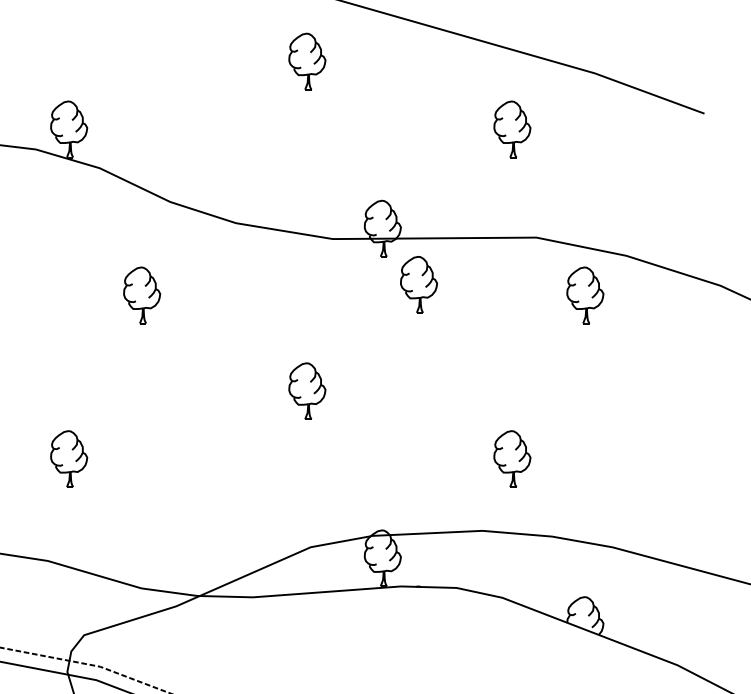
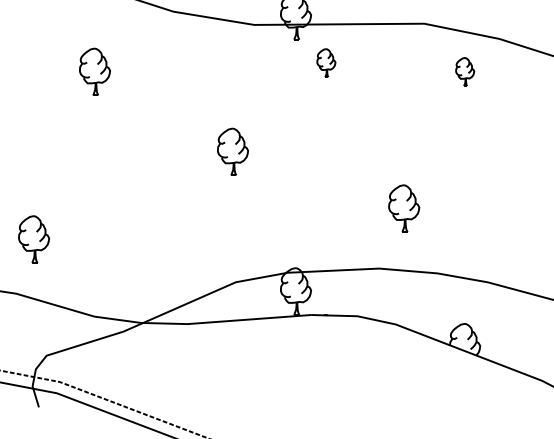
part: (419, 284) -> (326, 62), size x0.6
part: (585, 295) -> (465, 72), size x0.6
part: (69, 458) -> (34, 239), moved

